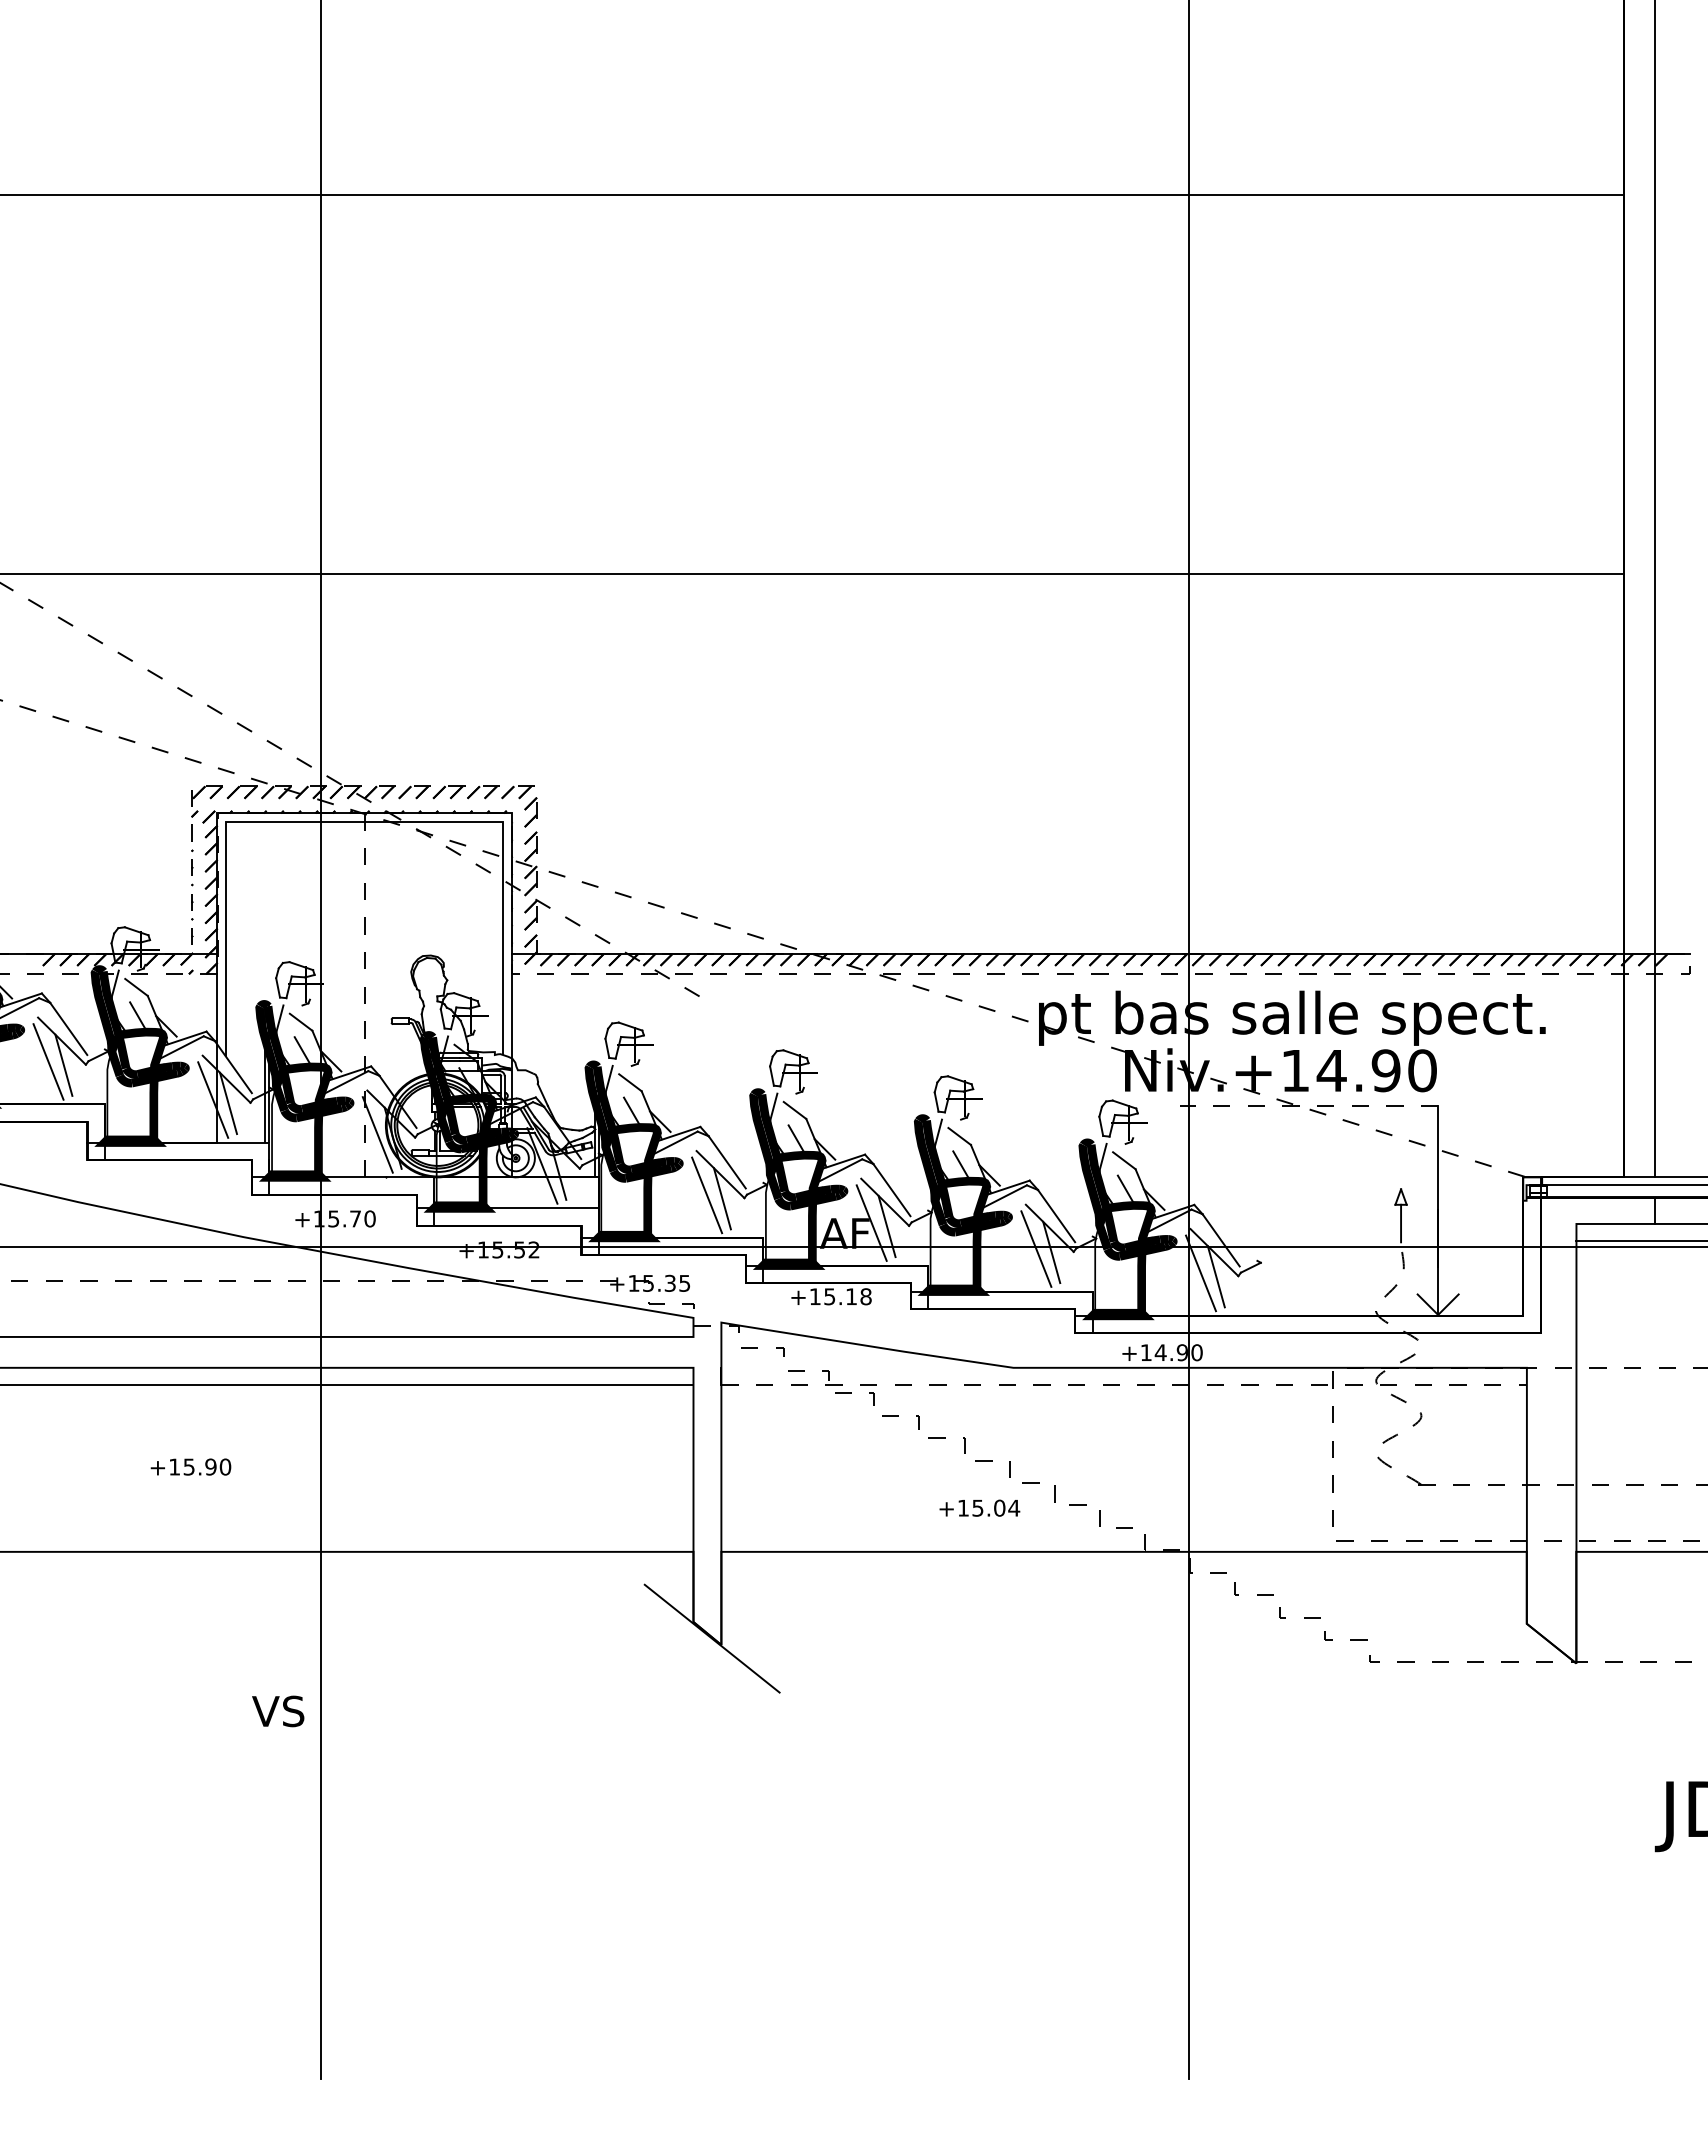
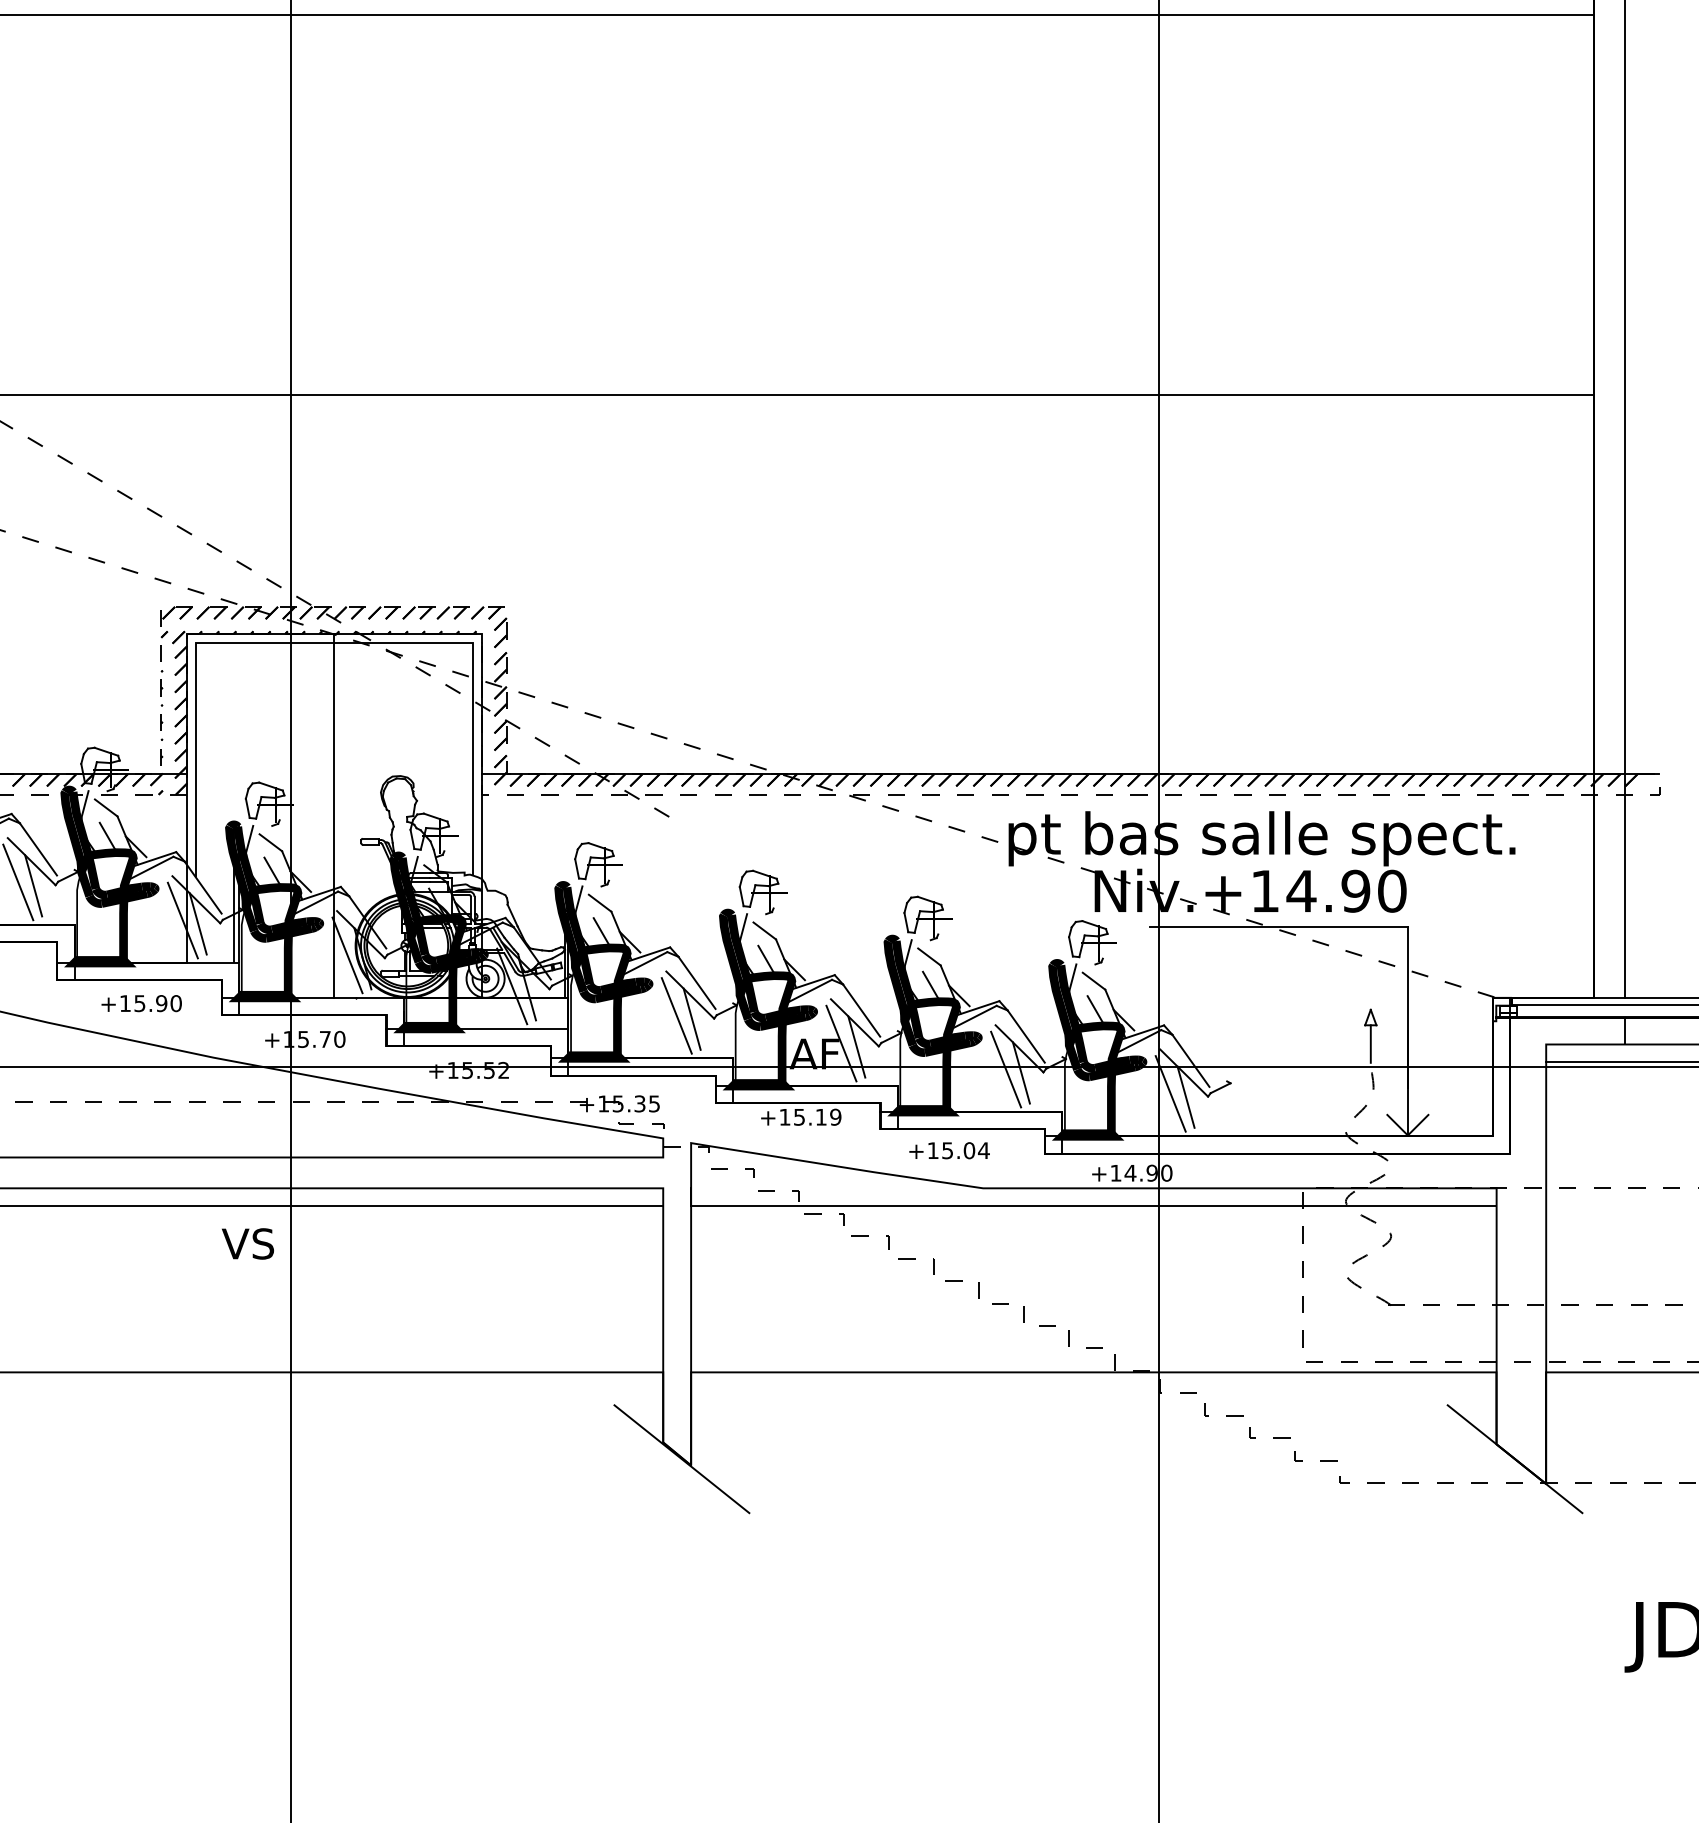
line: (364, 995) -> (334, 816), dashed -> solid
line: (1308, 1106) -> (1278, 927), dashed -> solid
text: (865, 1296) -> (835, 1117), +15.18 -> +15.19
line: (1124, 1385) -> (1094, 1206), dashed -> solid
text: (190, 1466) -> (141, 1003), moved
text: (979, 1507) -> (949, 1150), moved
line: (1545, 1638) -> (1515, 1459), added
text: (278, 1711) -> (248, 1244), moved

